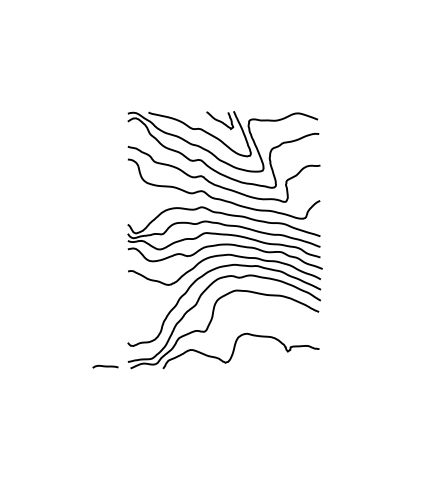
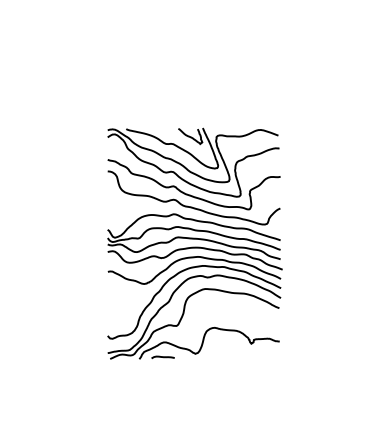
curve: (105, 366) -> (163, 357), moved

